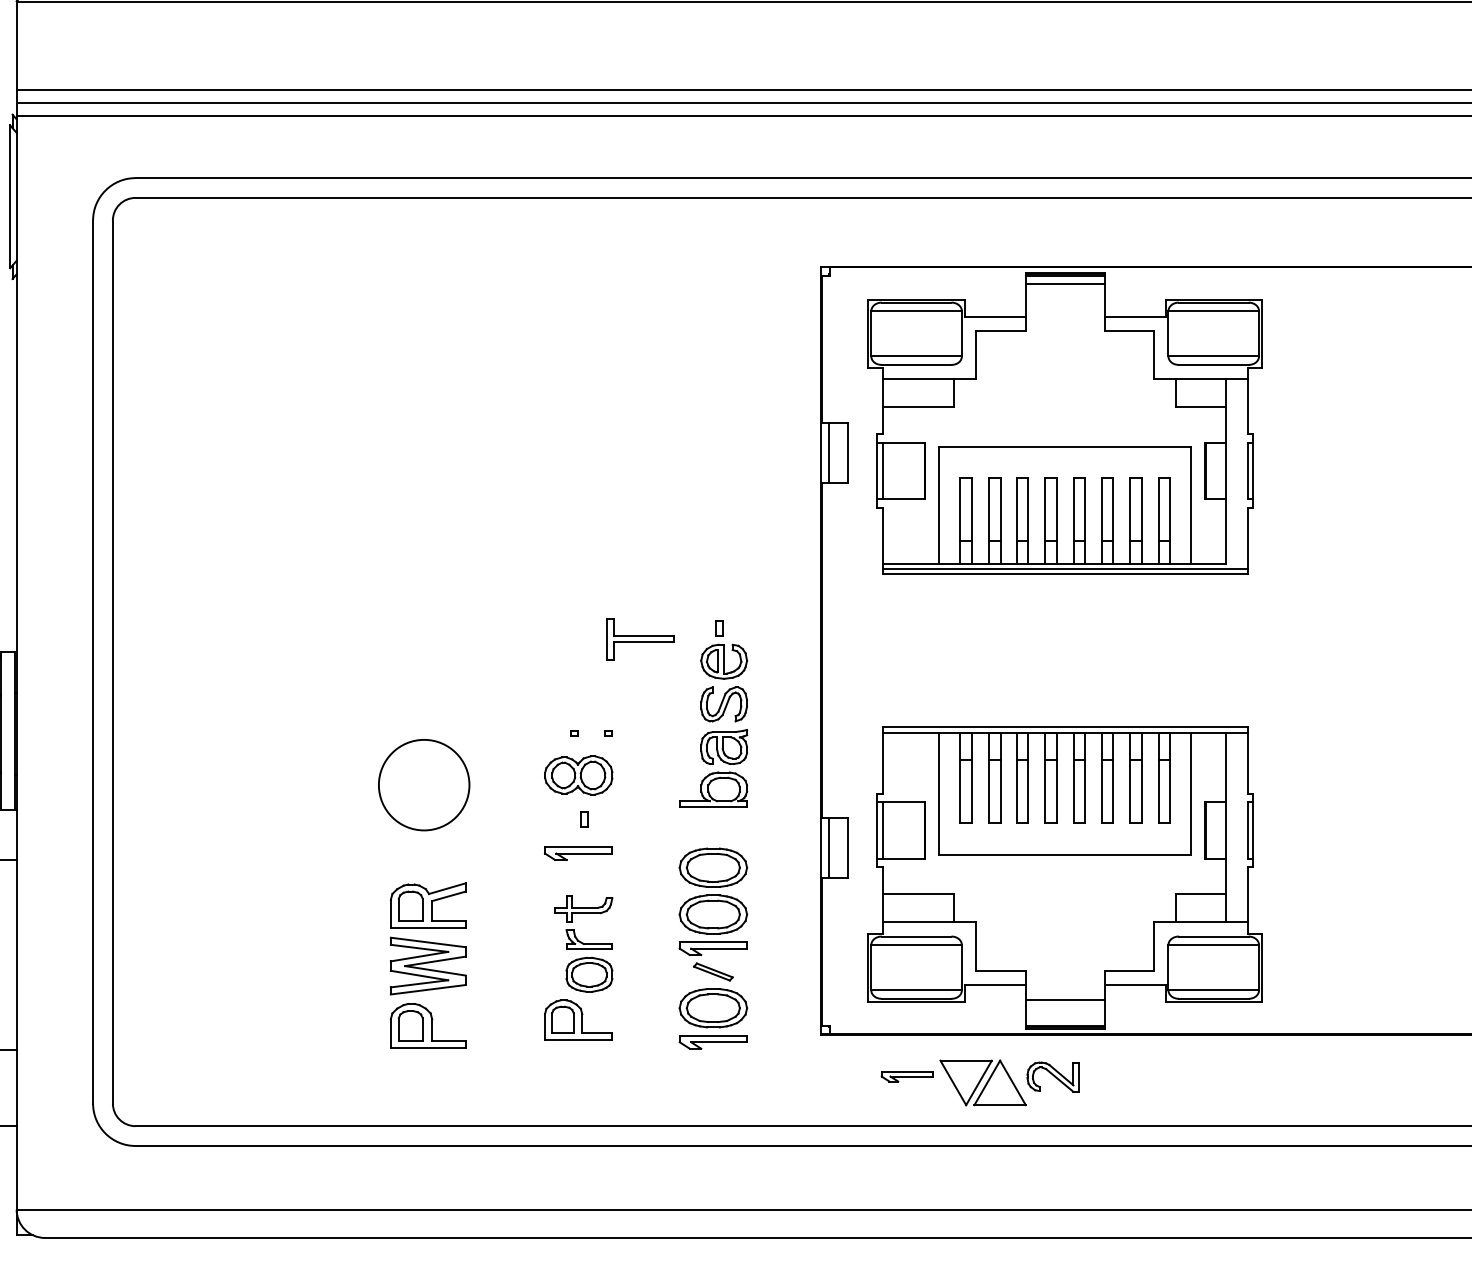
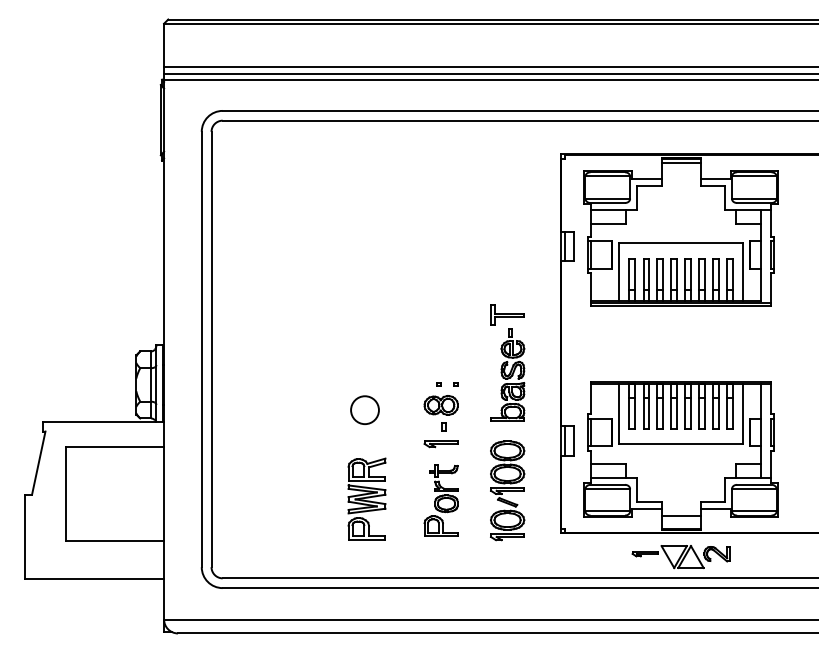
part: (640, 637) -> (507, 314), moved
circle: (423, 785) -> (364, 410), size x0.62
part: (978, 1083) -> (680, 557), moved

